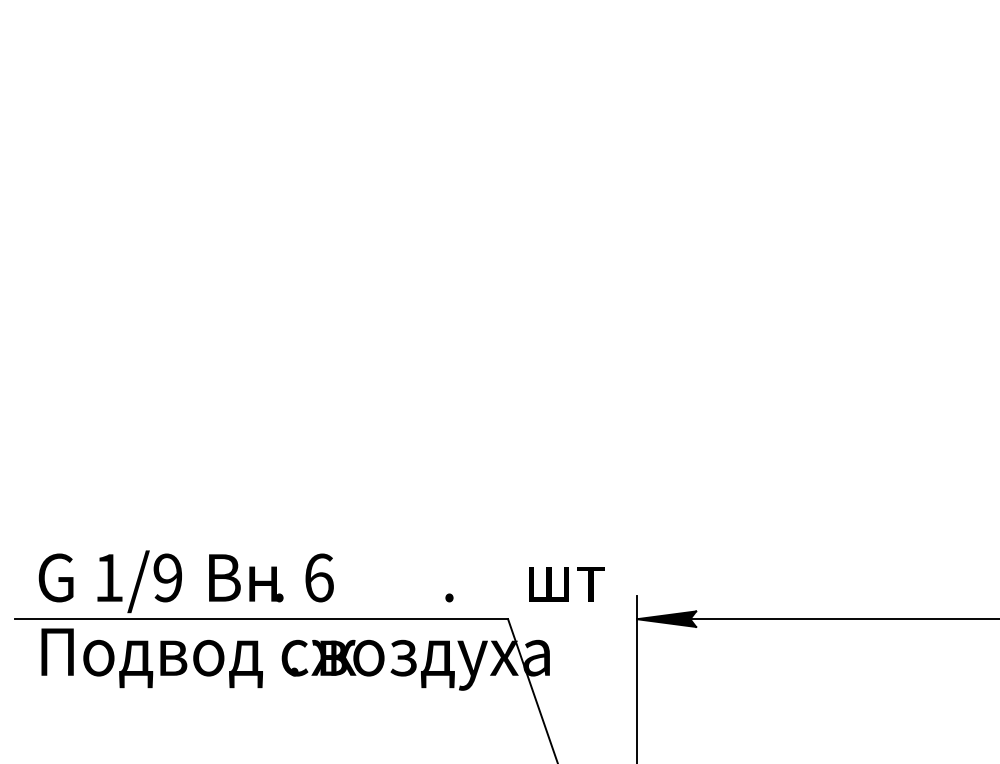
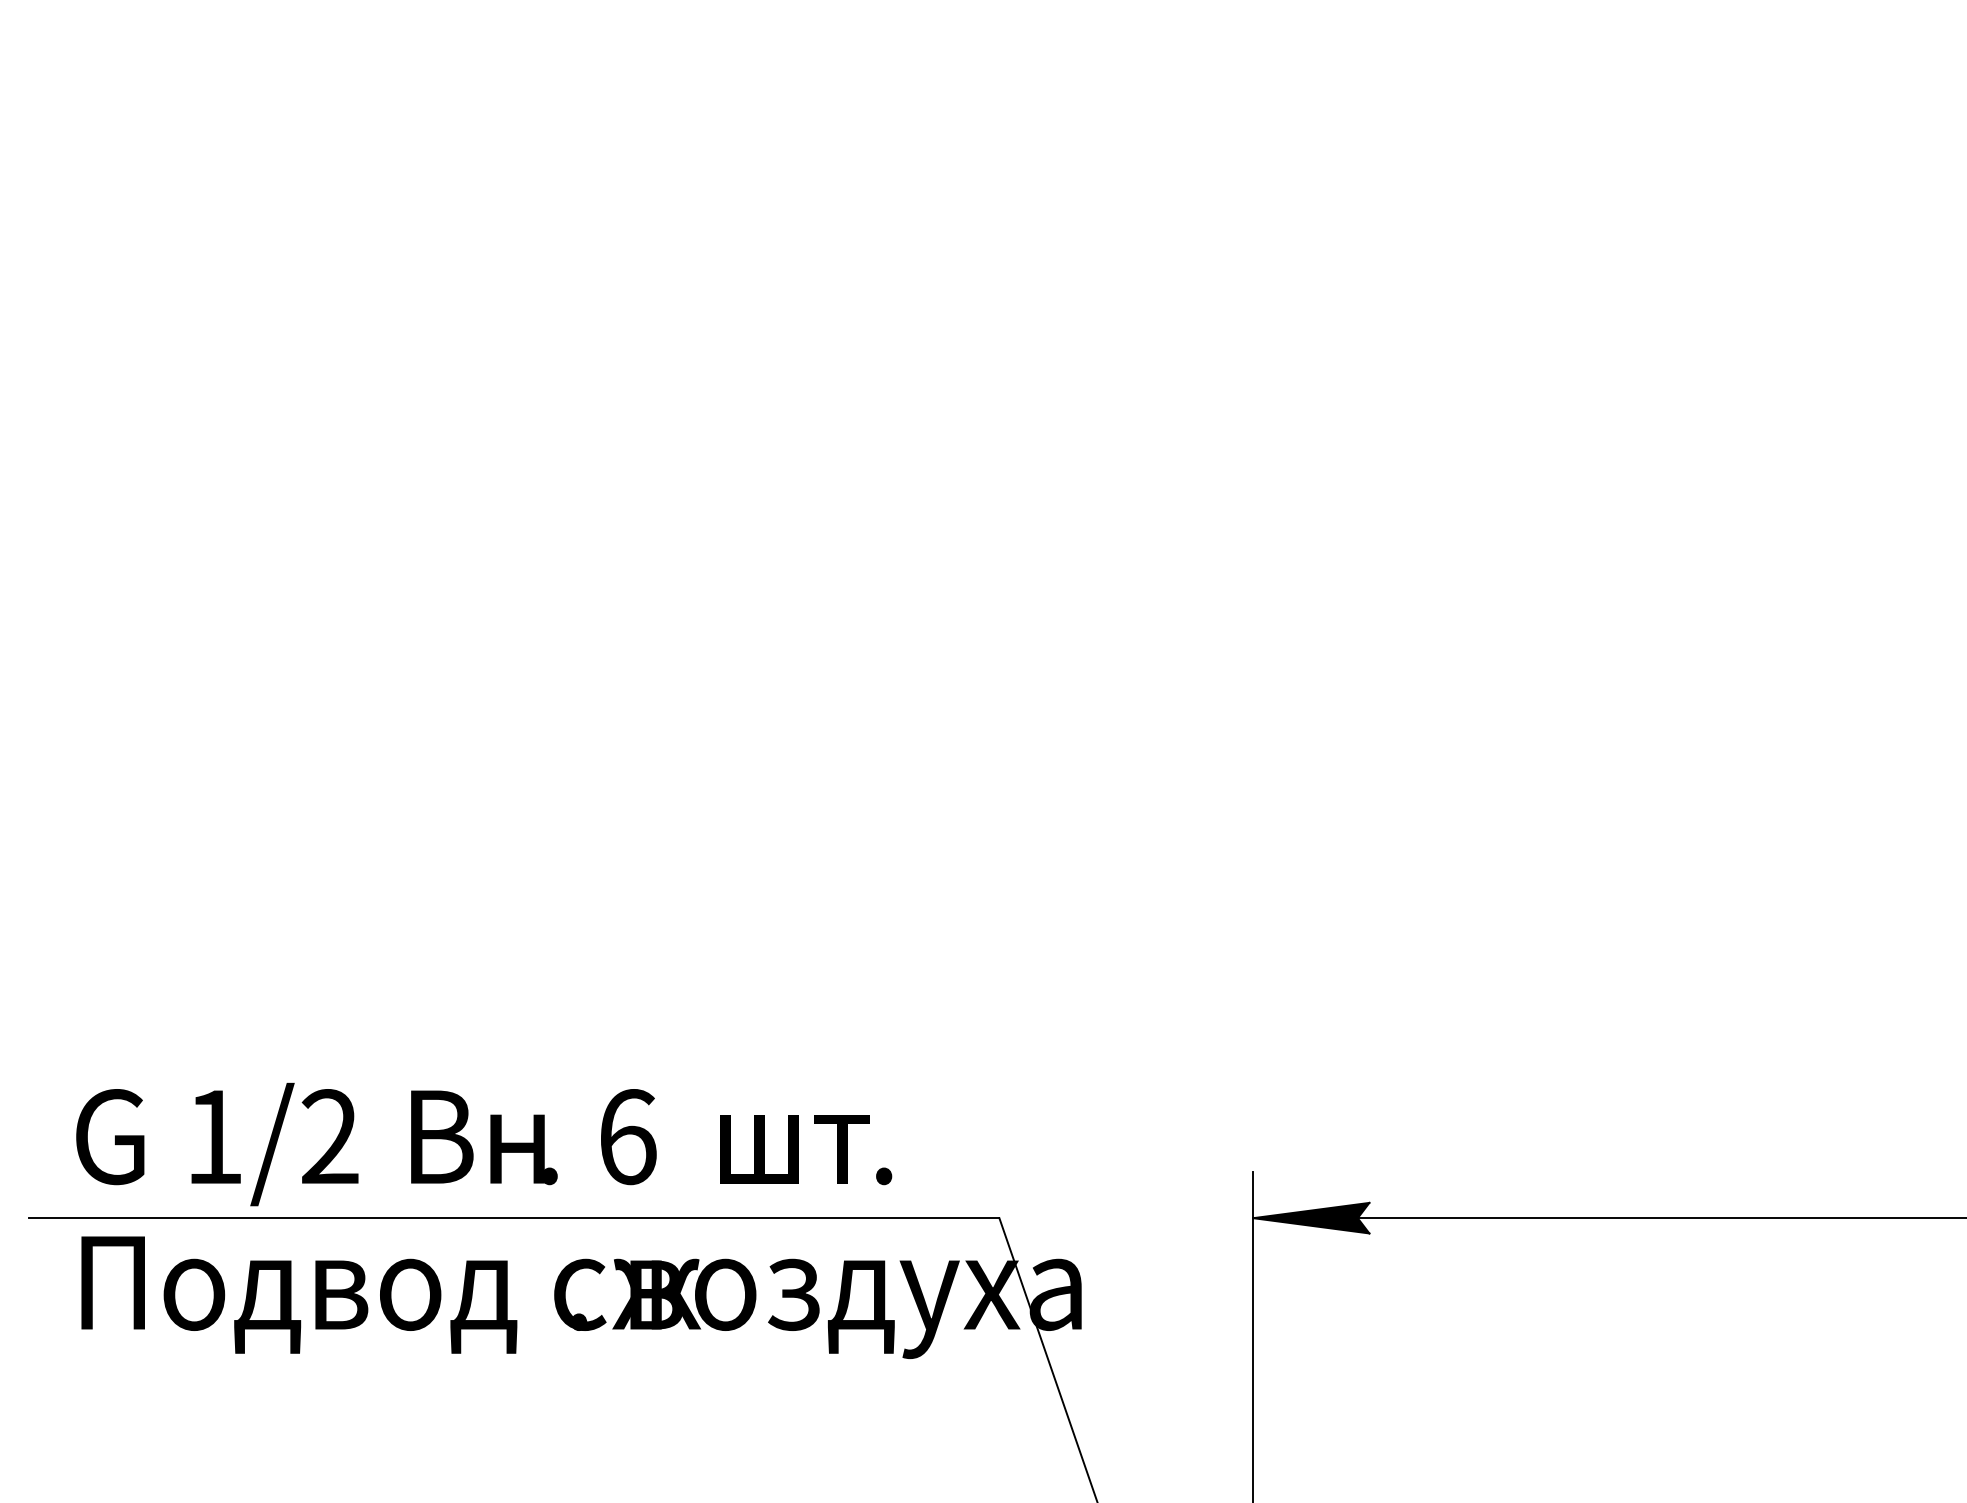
text: (167, 578) -> (329, 1138), 1/9 -> 1/2
text: (566, 584) -> (793, 1149), moved

